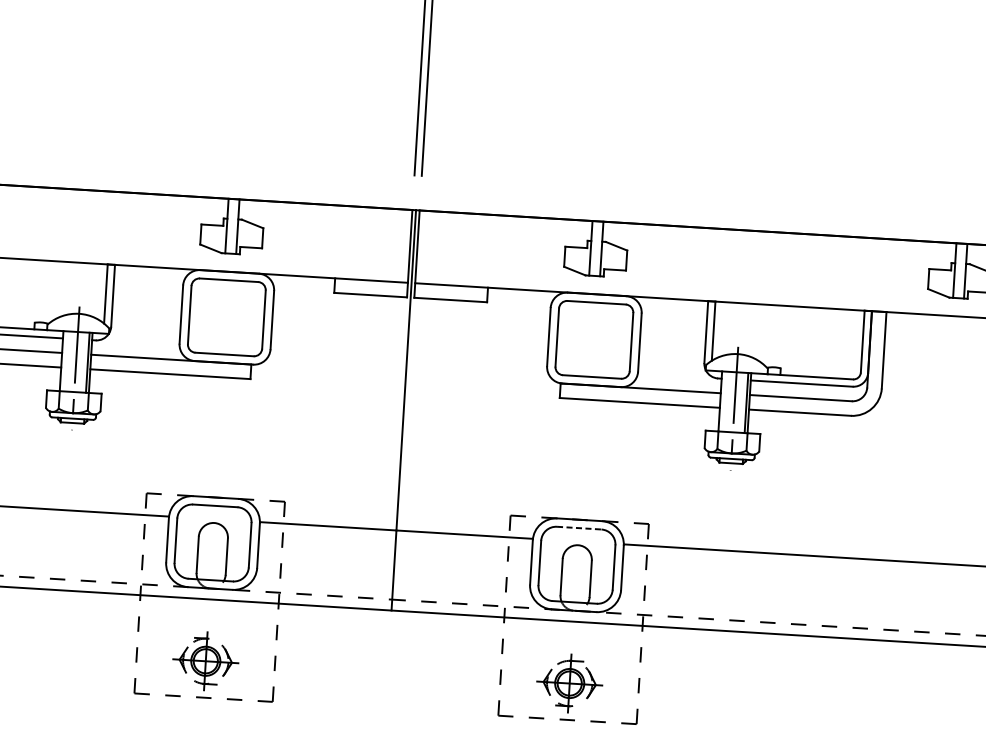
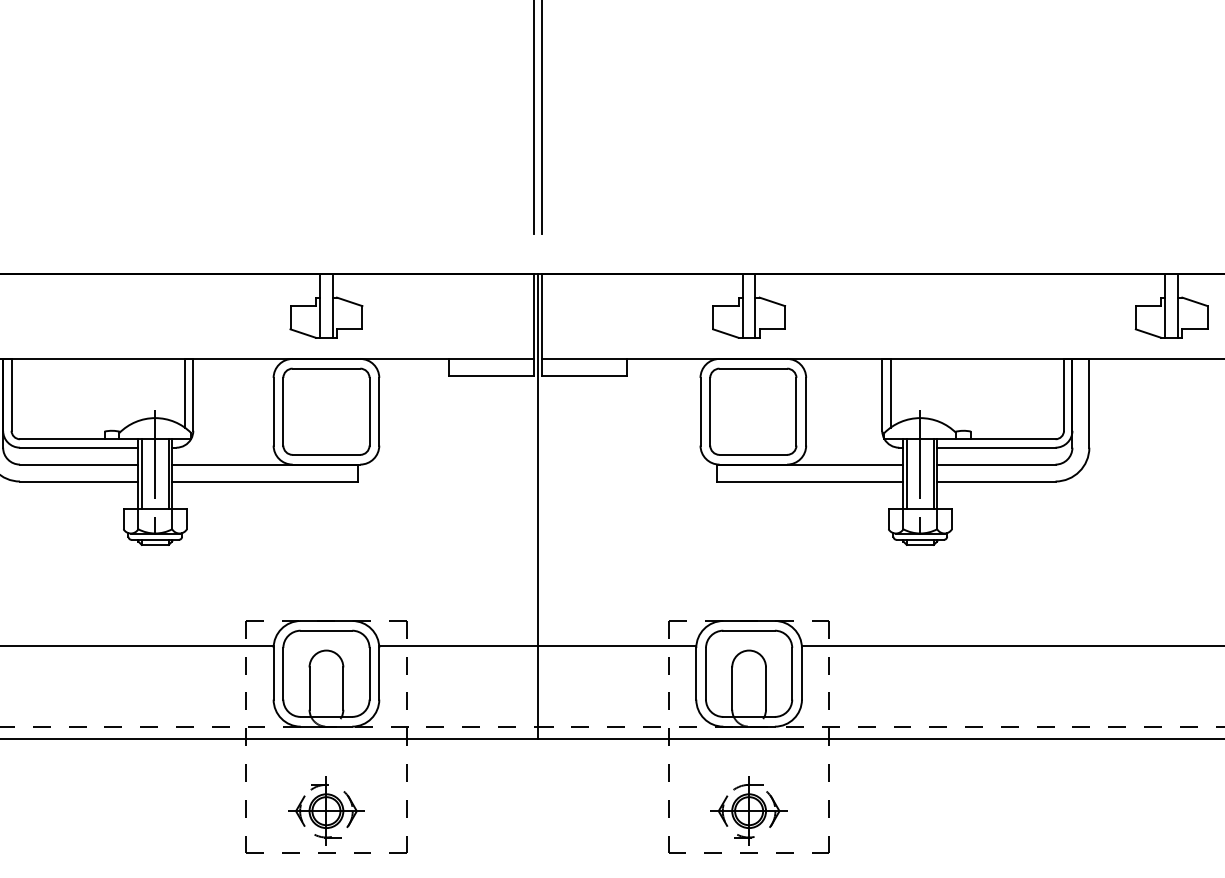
line: (64, 360) -> (141, 473), added
line: (723, 401) -> (906, 473), added
line: (579, 527) -> (749, 630), dashed -> solid

